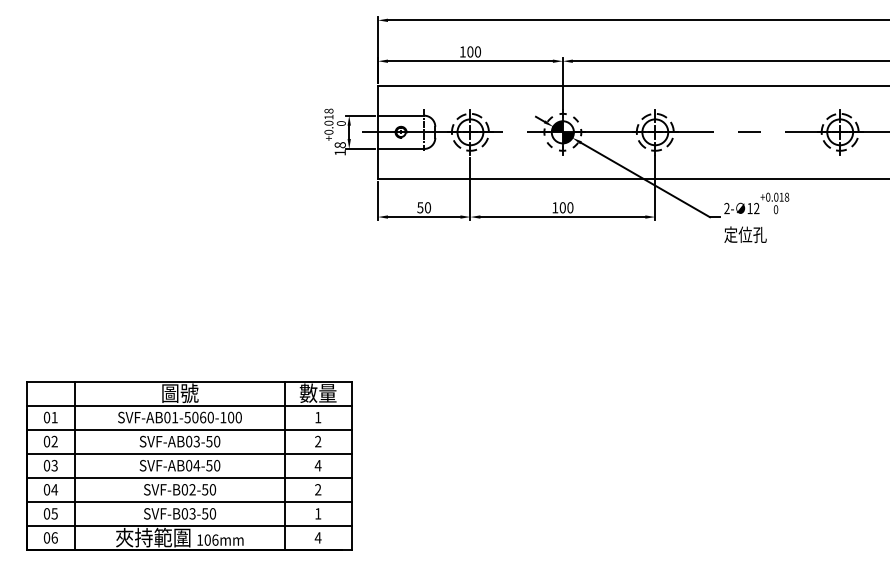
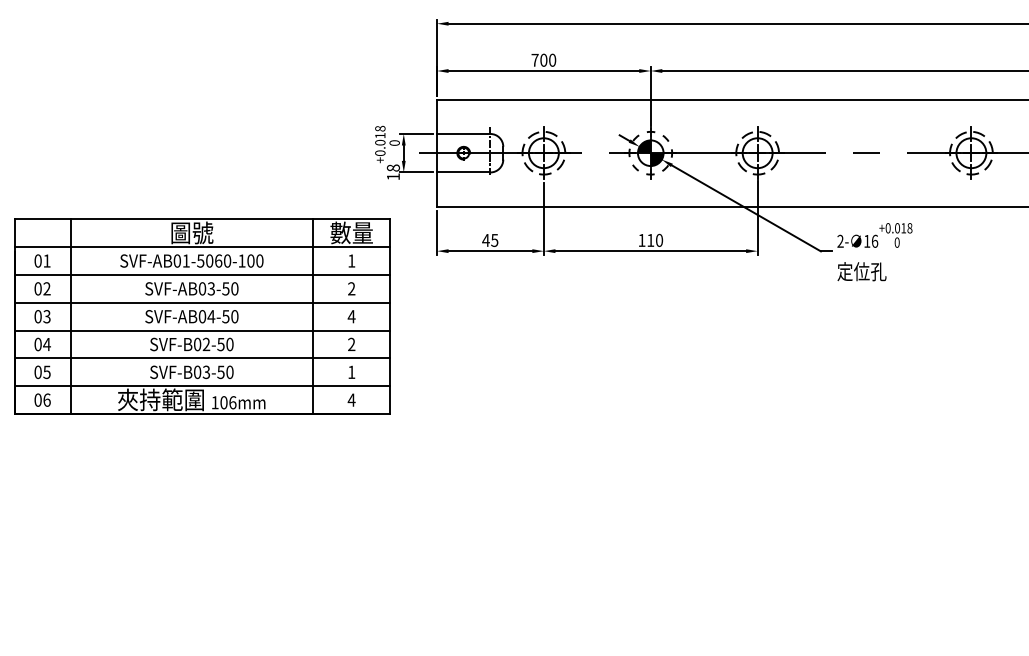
text: (462, 51) -> (534, 59), 100 -> 700
text: (424, 207) -> (490, 240), 50 -> 45
text: (562, 207) -> (650, 240), 100 -> 110
text: (756, 208) -> (874, 241), 12 -> 16
part: (189, 465) -> (202, 316), moved

